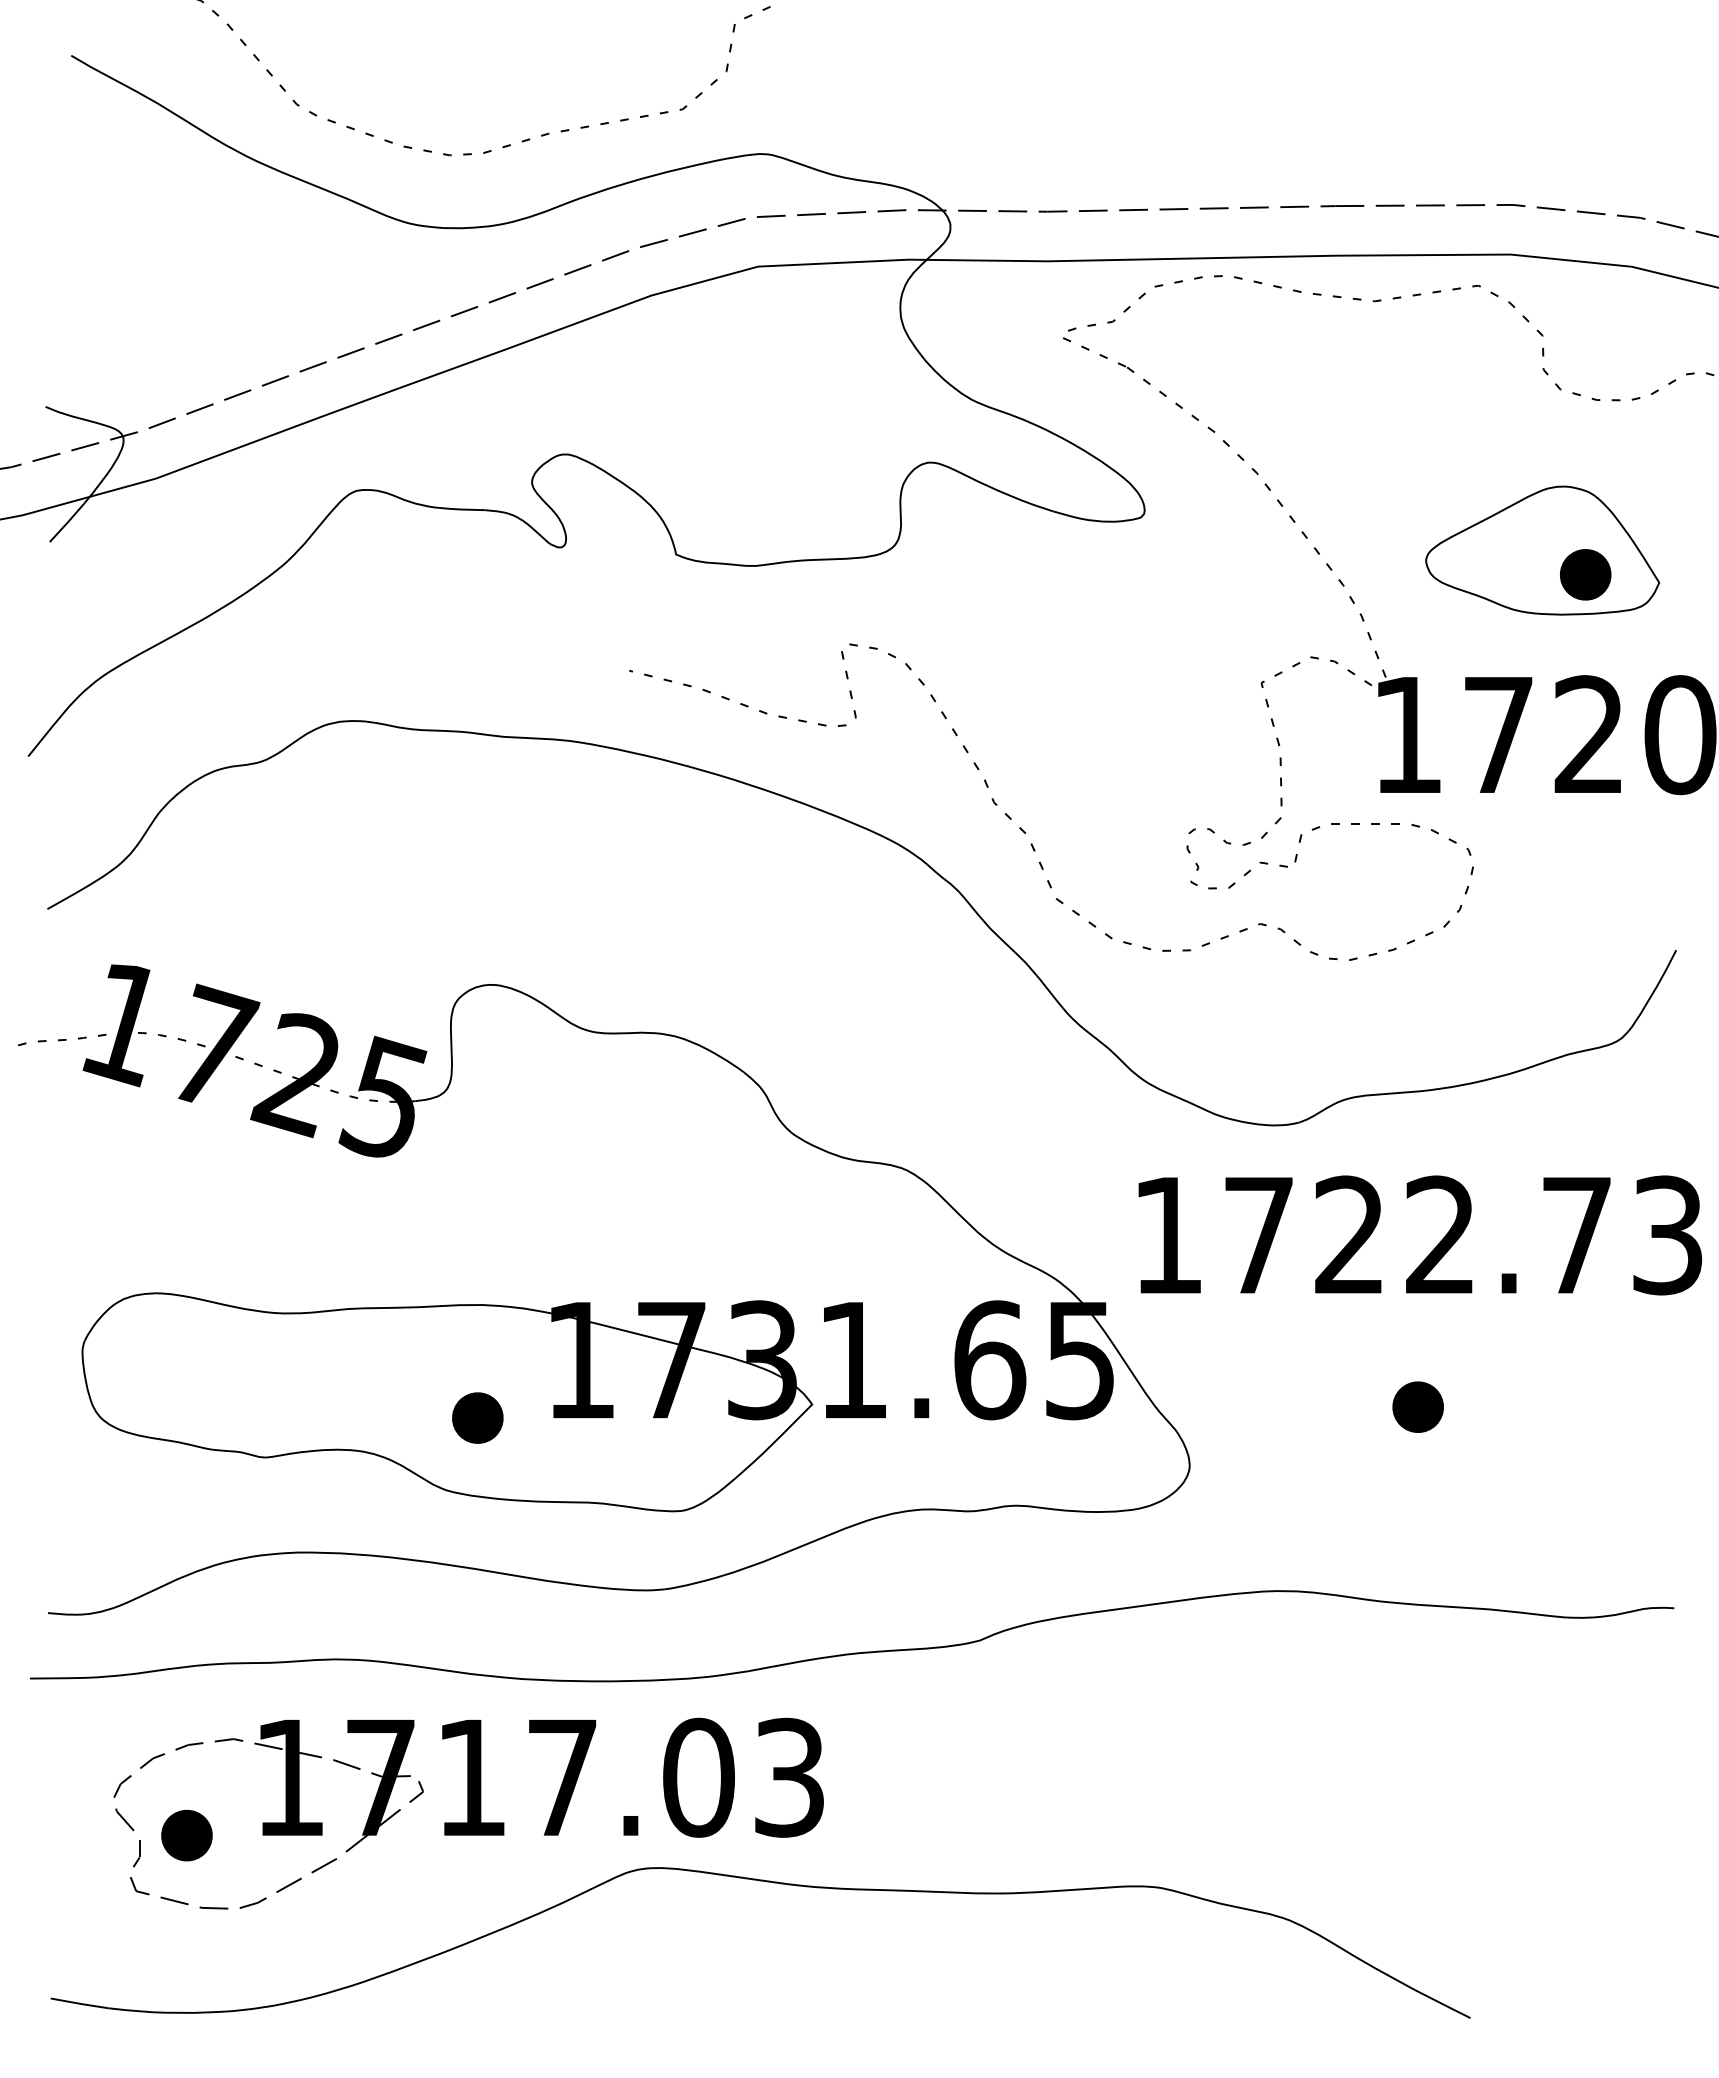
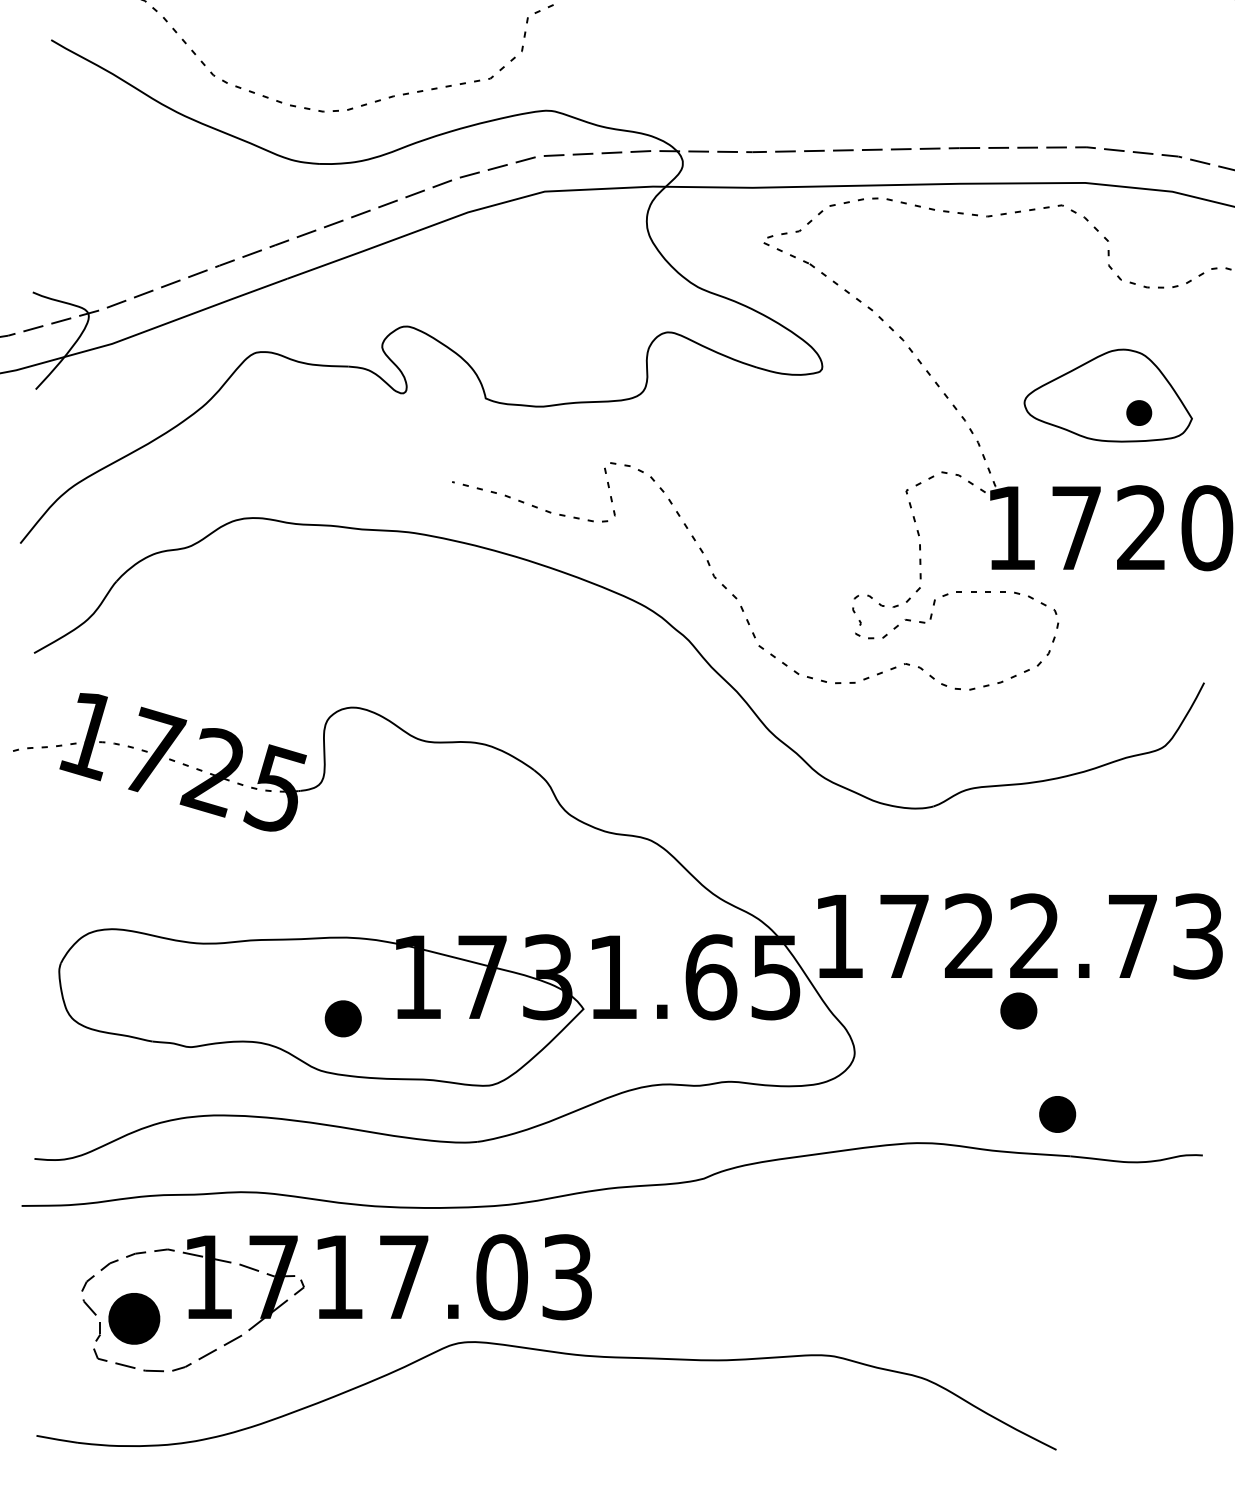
part: (1585, 574) -> (1139, 412), size x0.7
text: (1420, 1235) -> (1020, 936), moved
part: (1471, 1550) -> (1057, 1113), added
part: (186, 1835) -> (134, 1318), size x1.4

